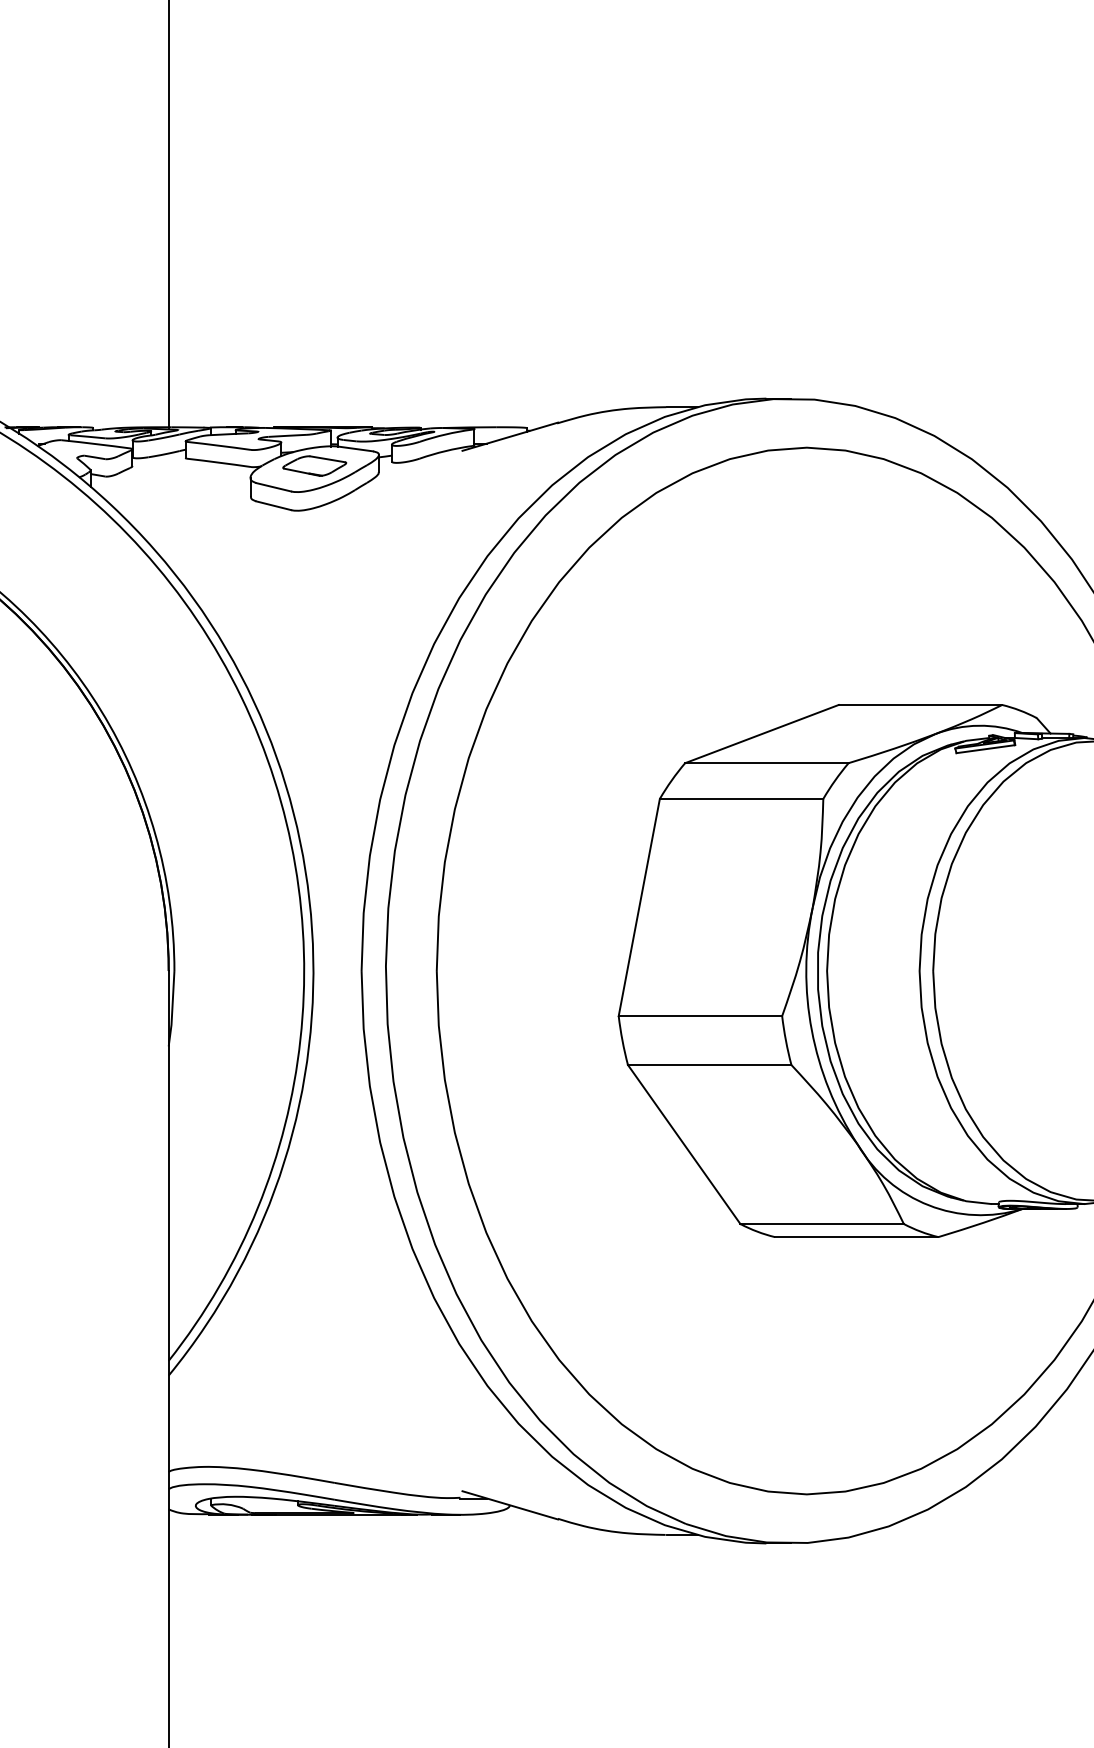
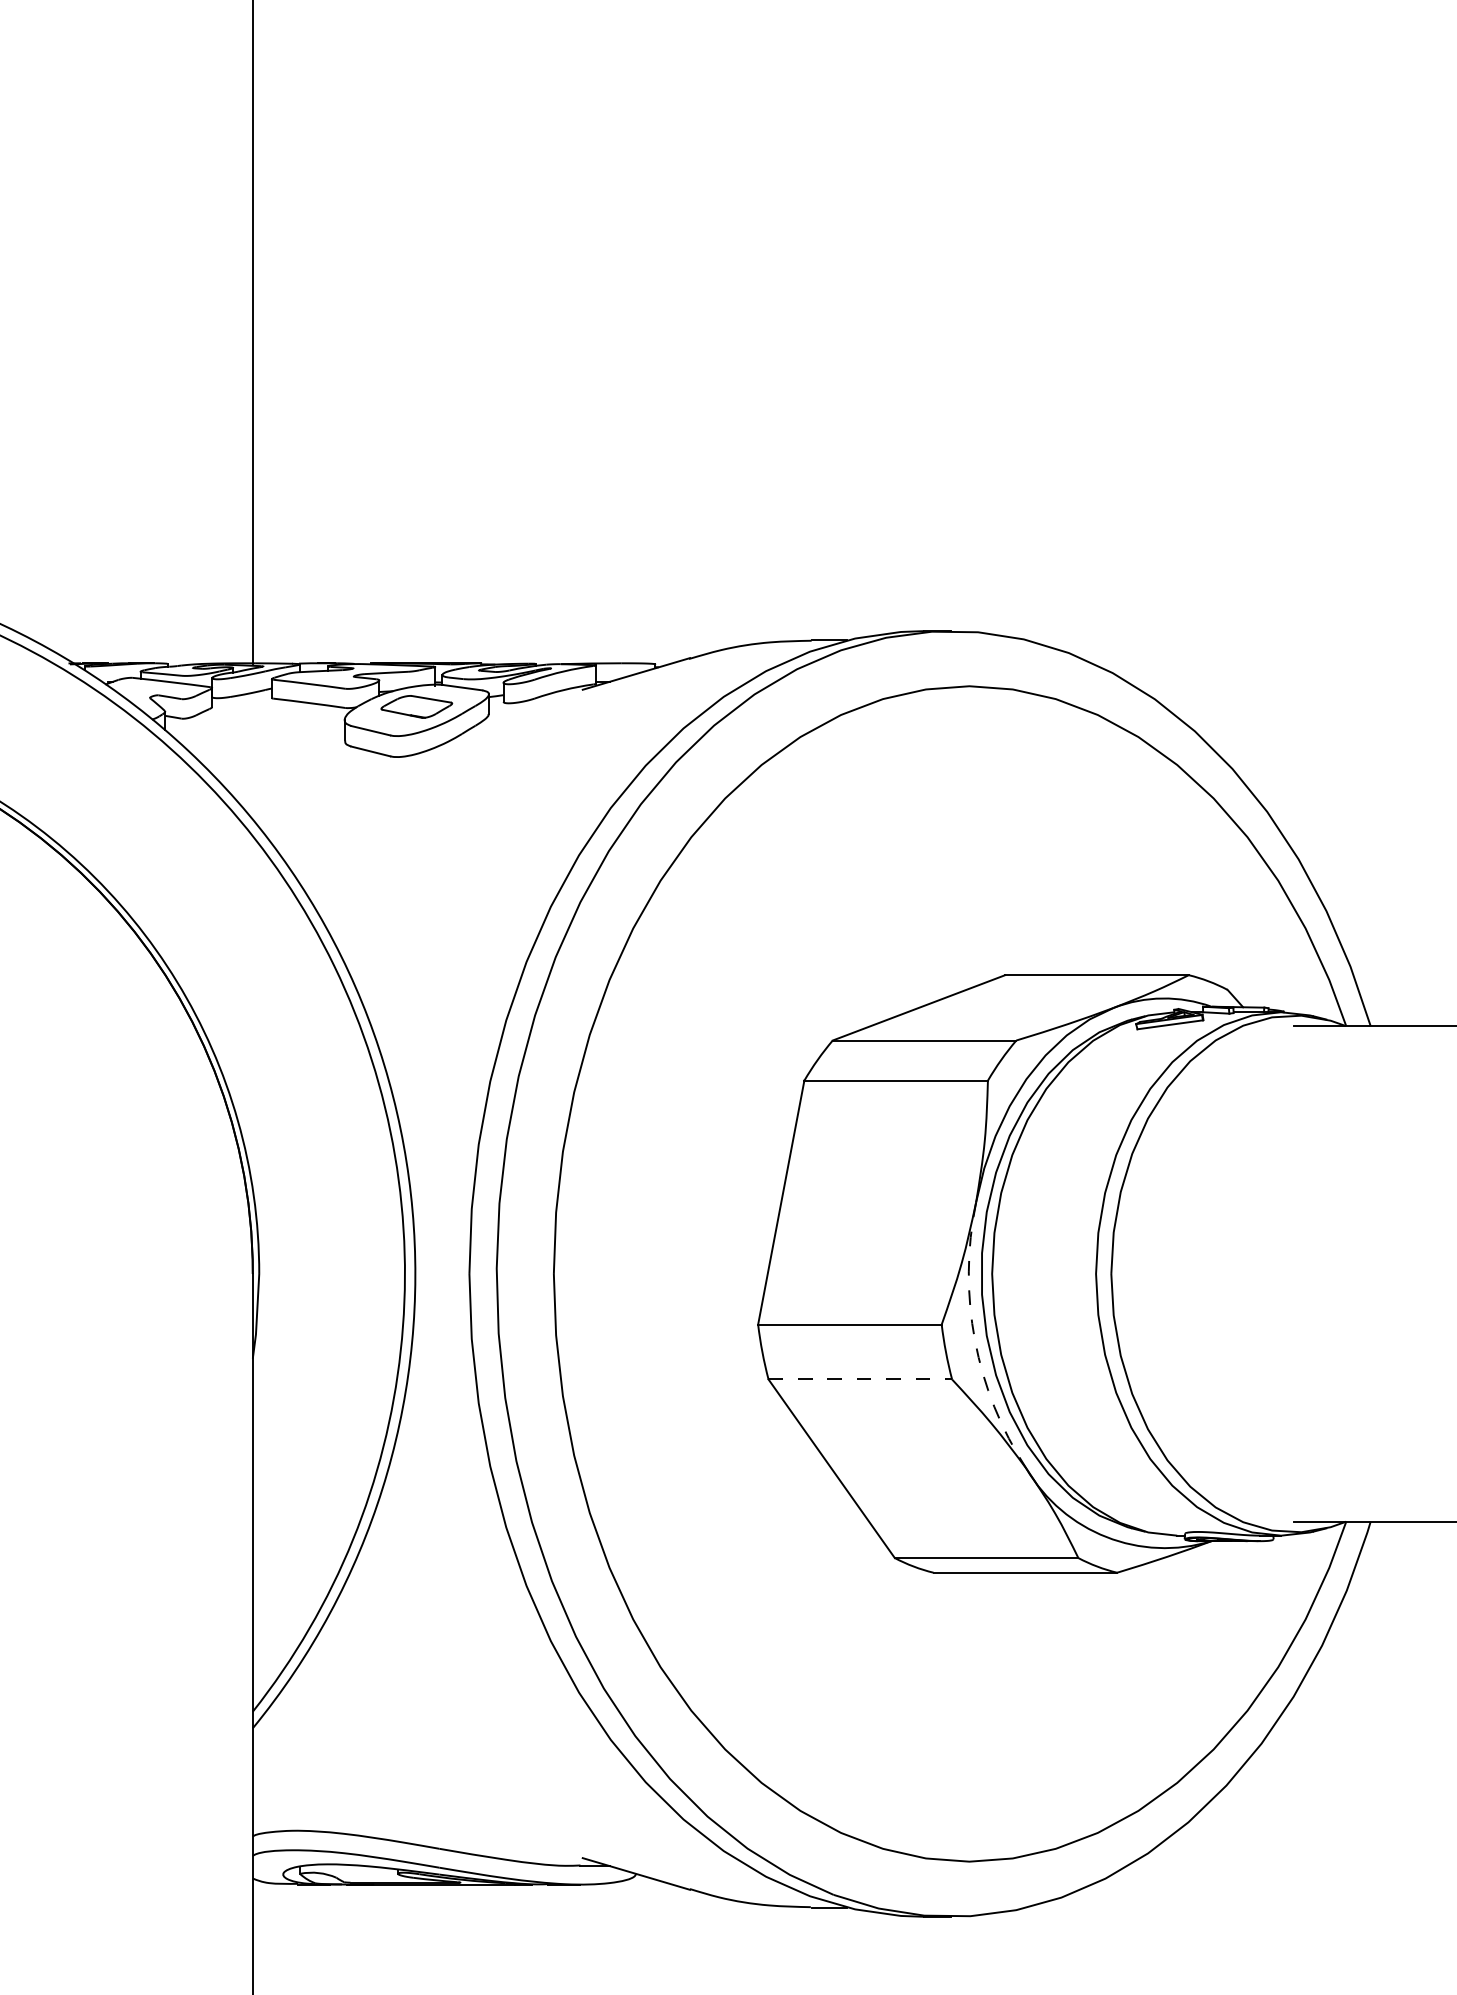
arc: (812, 1030) -> (975, 1340), solid -> dashed
line: (709, 1065) -> (860, 1379), solid -> dashed

